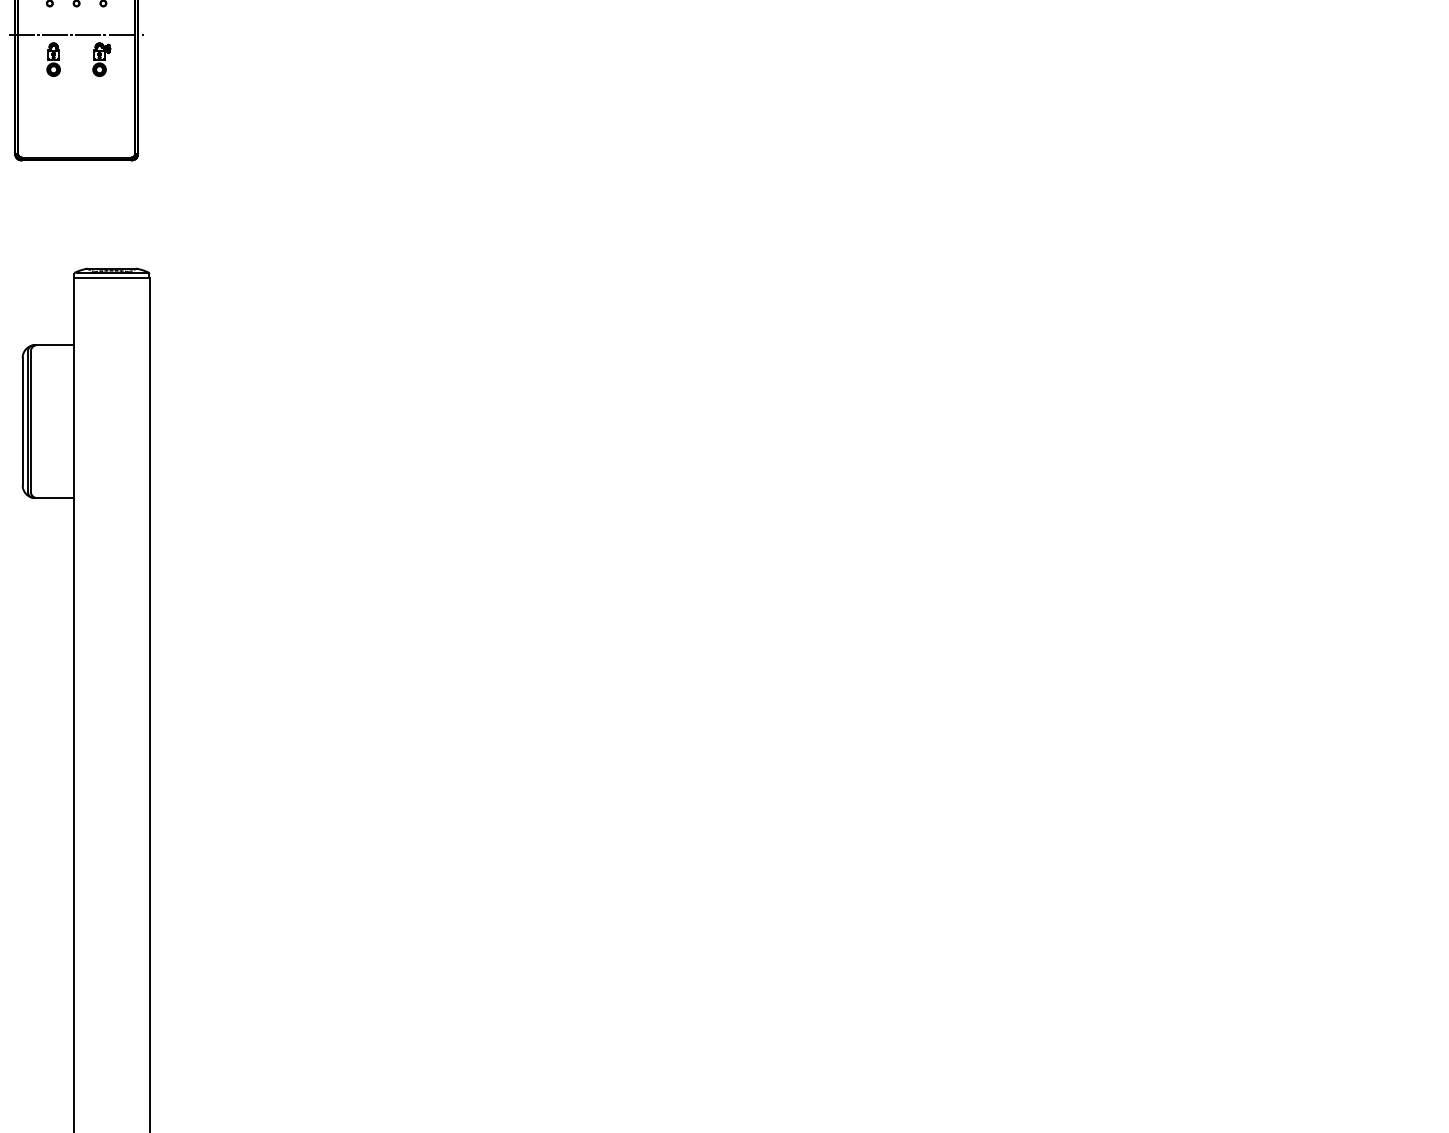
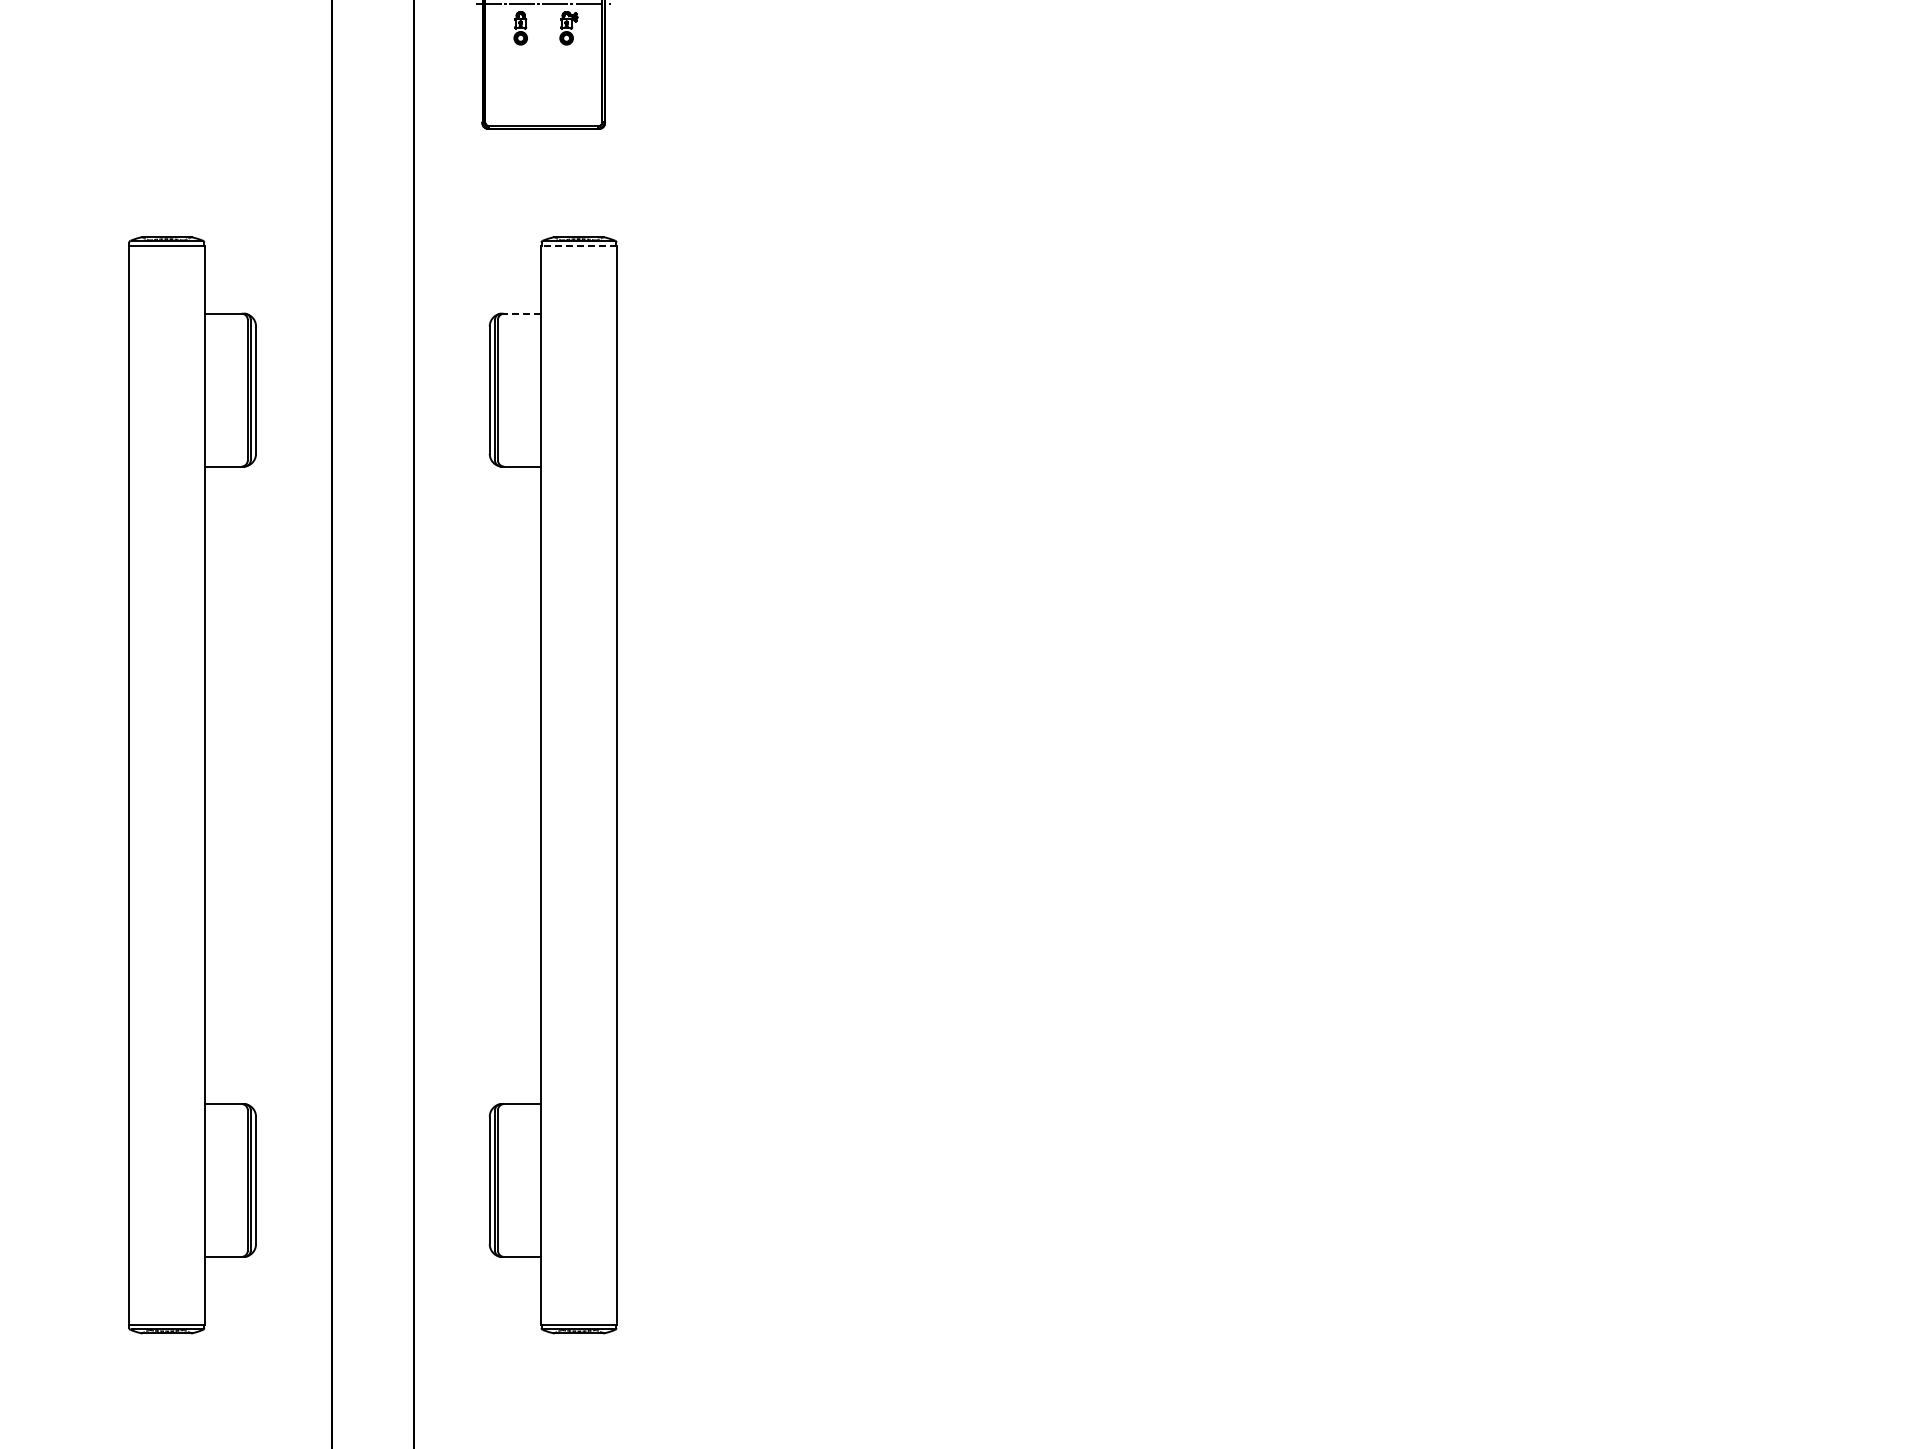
line: (111, 277) -> (578, 246), solid -> dashed
line: (54, 344) -> (521, 313), solid -> dashed

